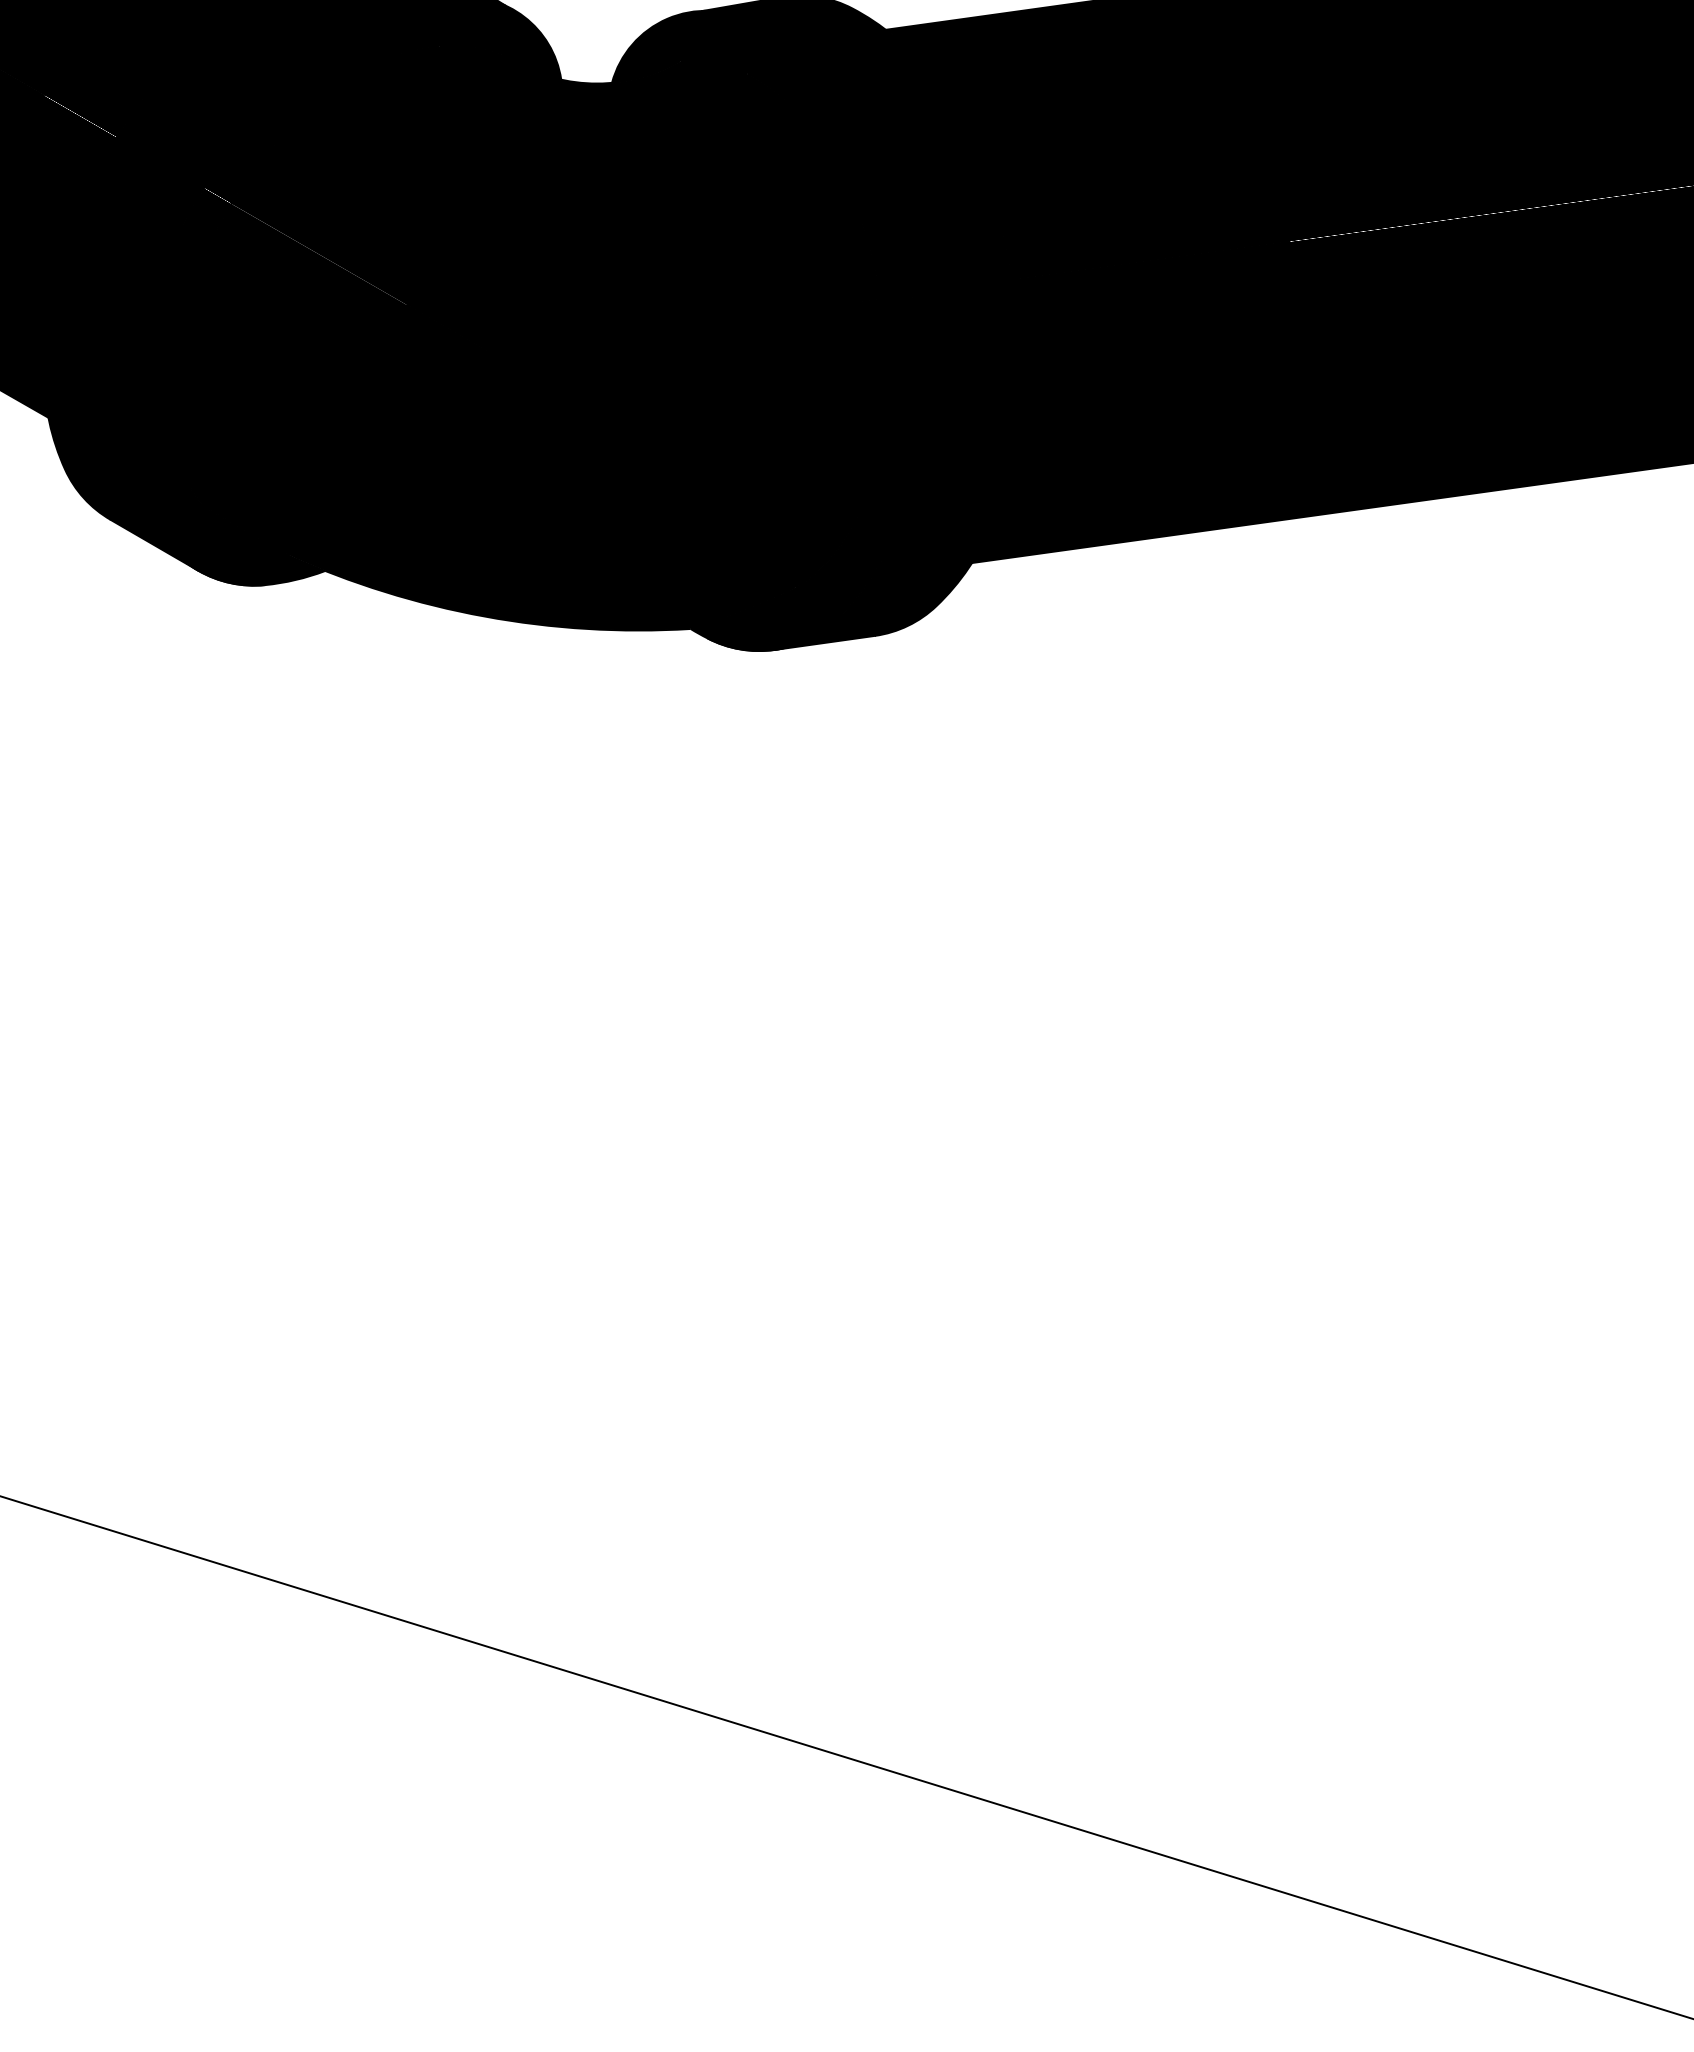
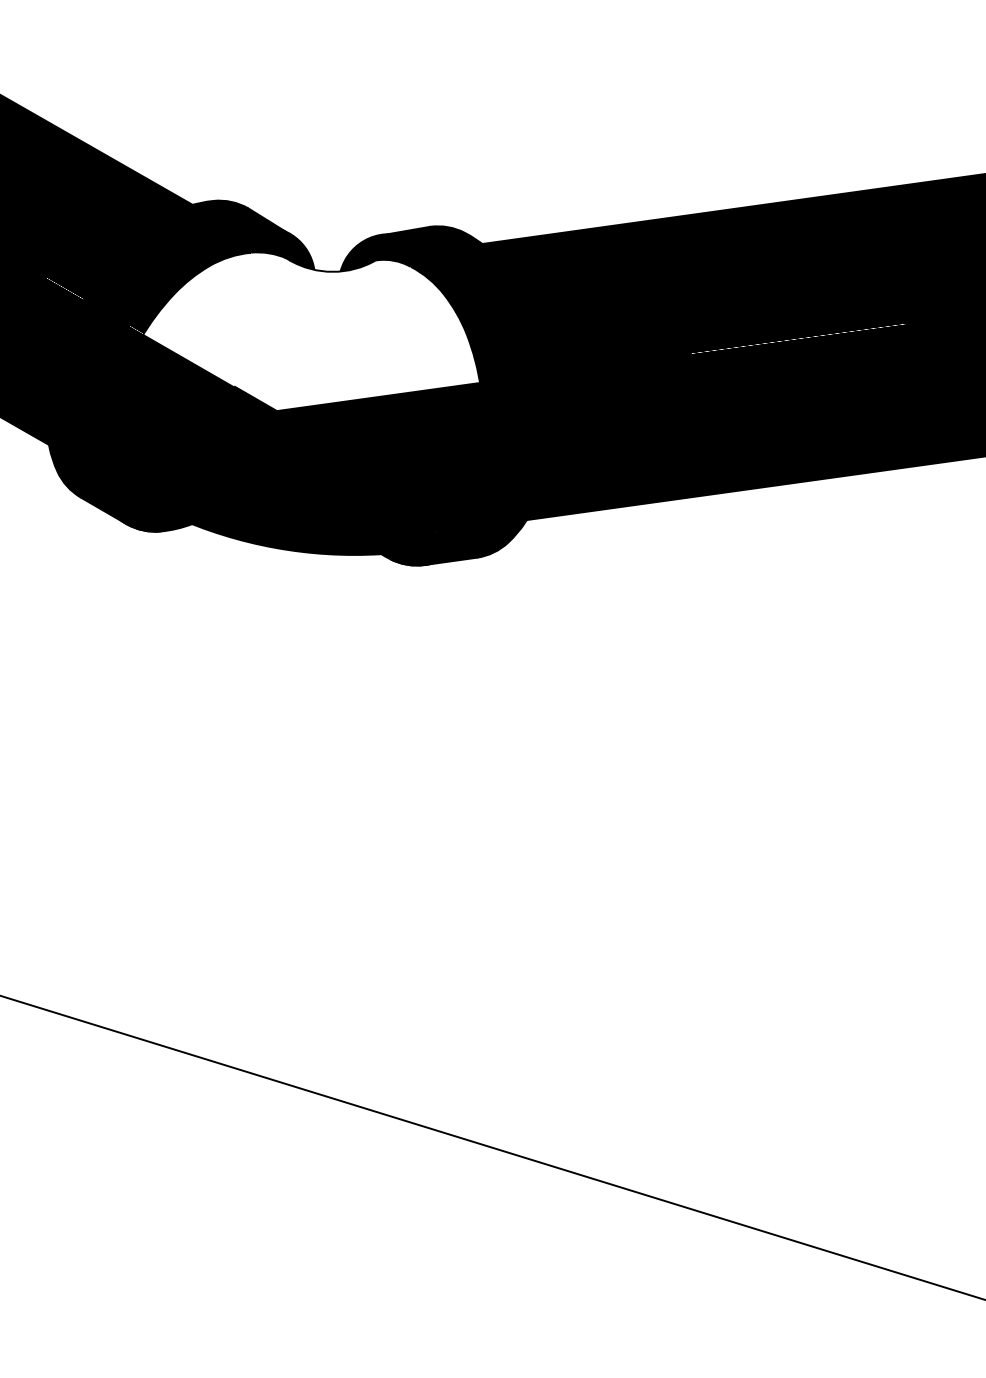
fill: (555, 198) -> (311, 331), removed

